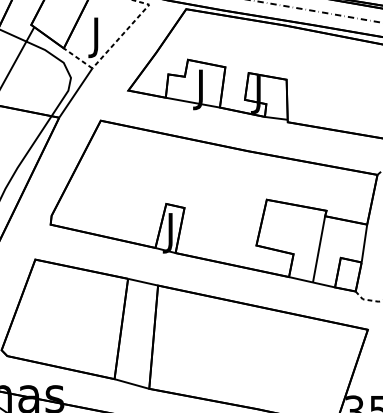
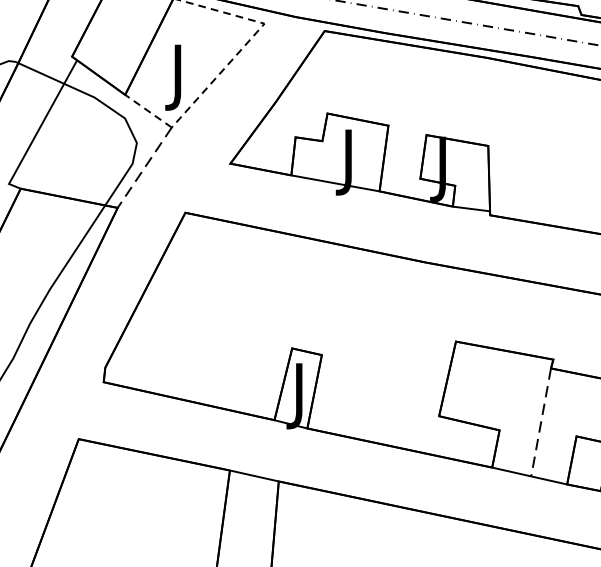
line: (75, 93) -> (144, 168), solid -> dashed
line: (319, 249) -> (541, 422), solid -> dashed

